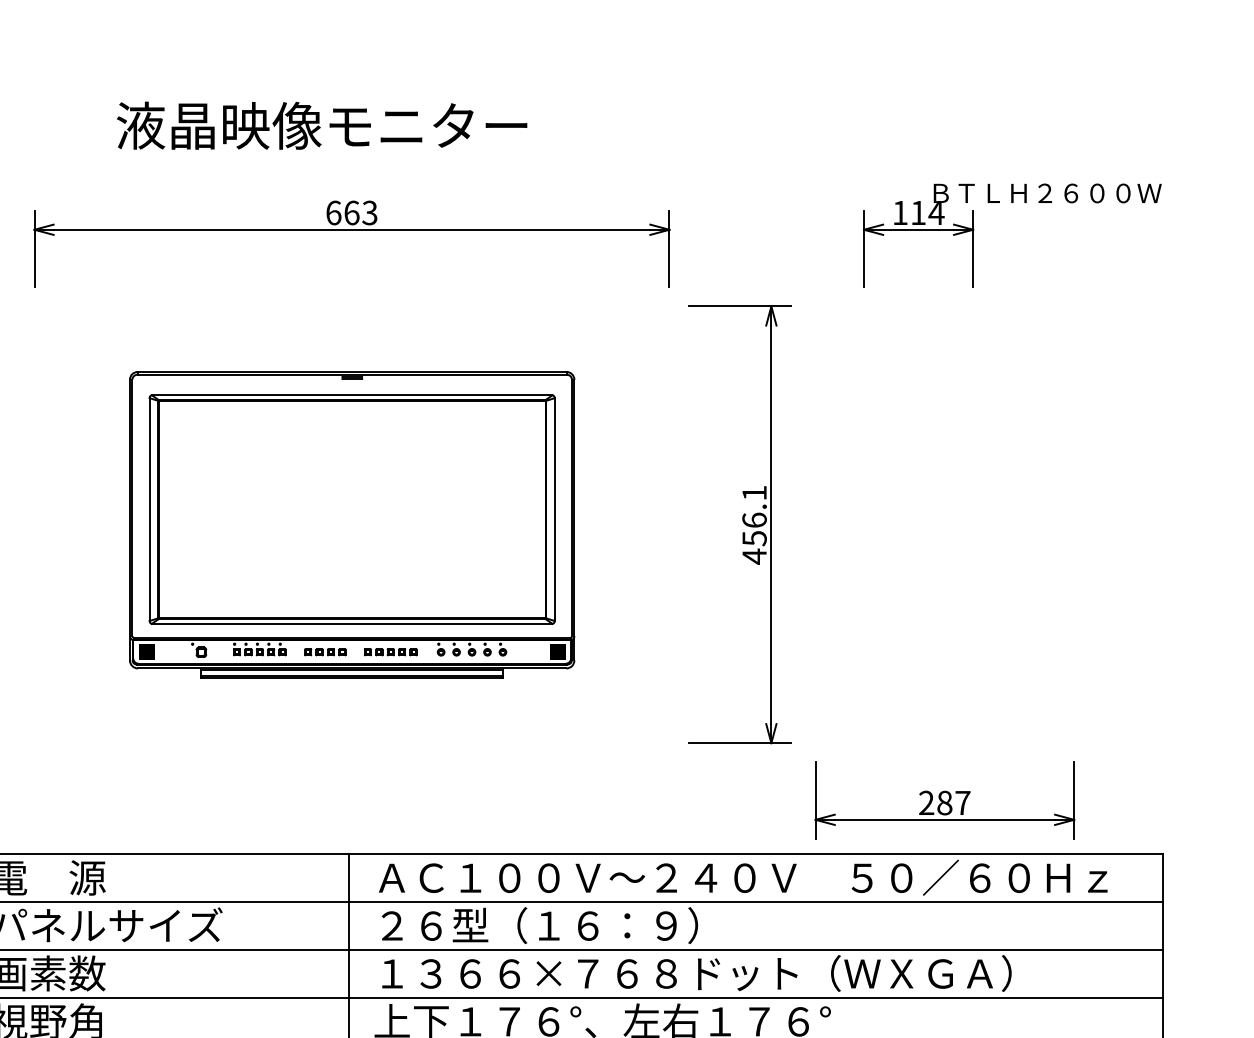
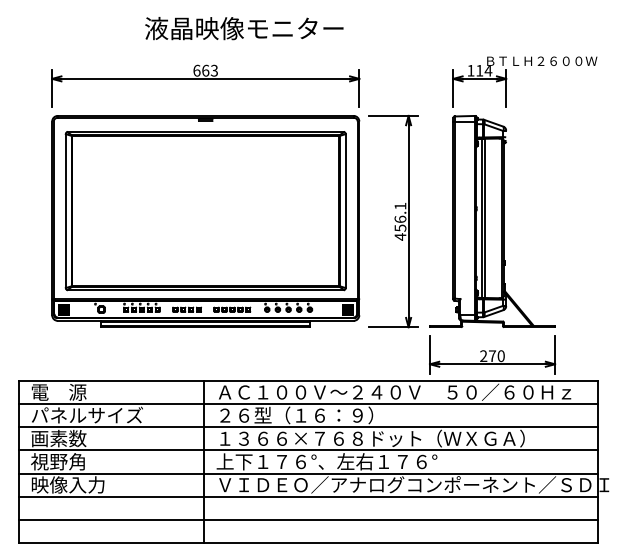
text: (322, 125) -> (244, 28), moved
part: (351, 524) -> (205, 221), size x1.43
part: (944, 524) -> (492, 221), added
text: (953, 803) -> (496, 356), 287 -> 270

